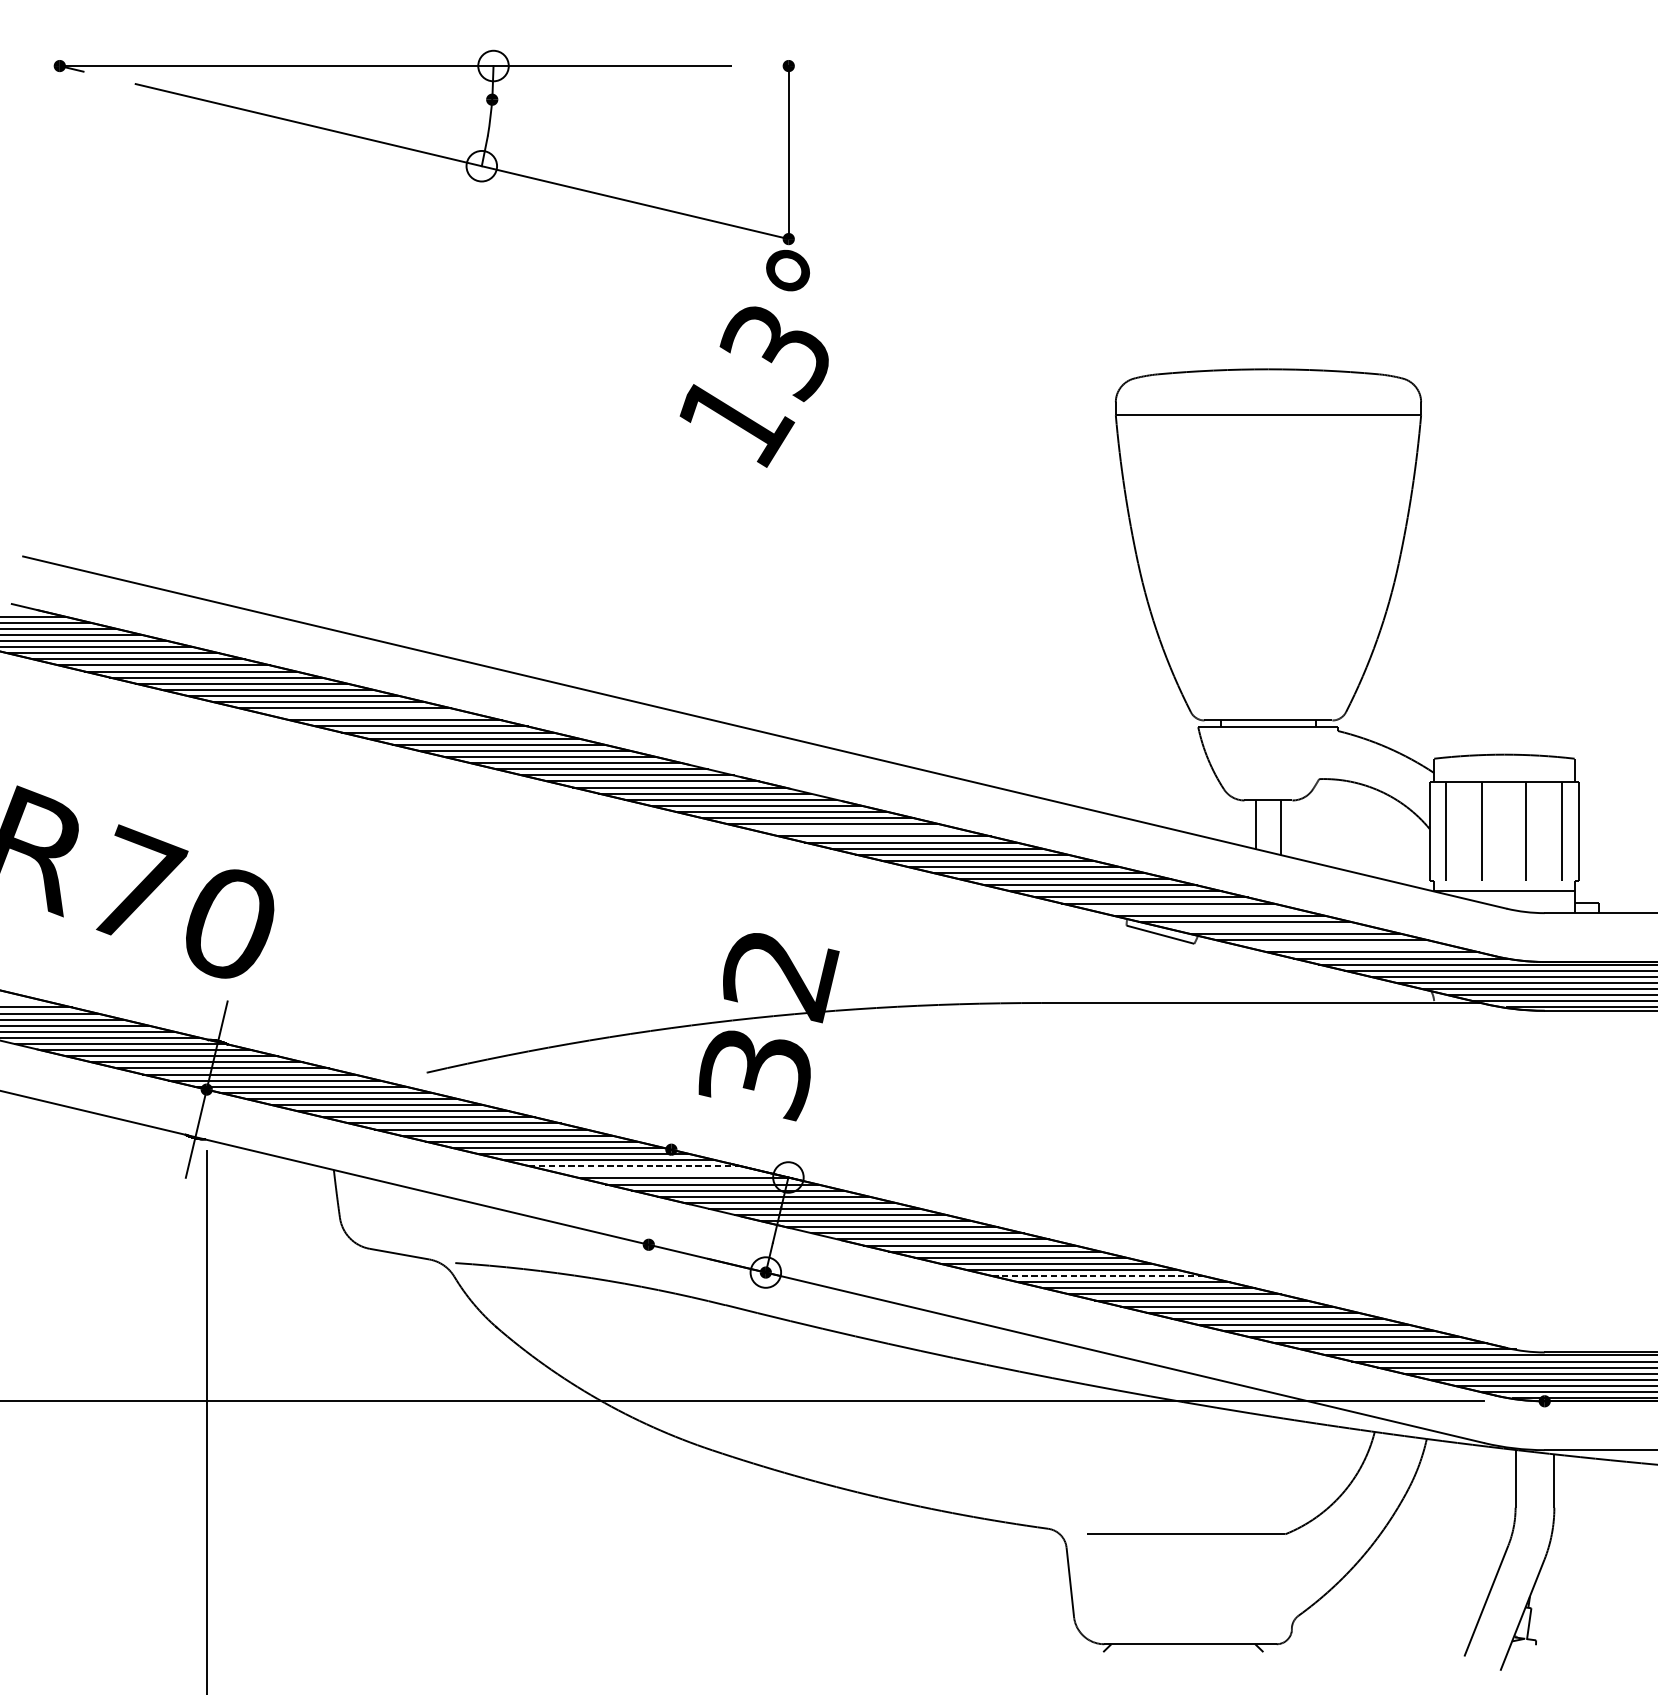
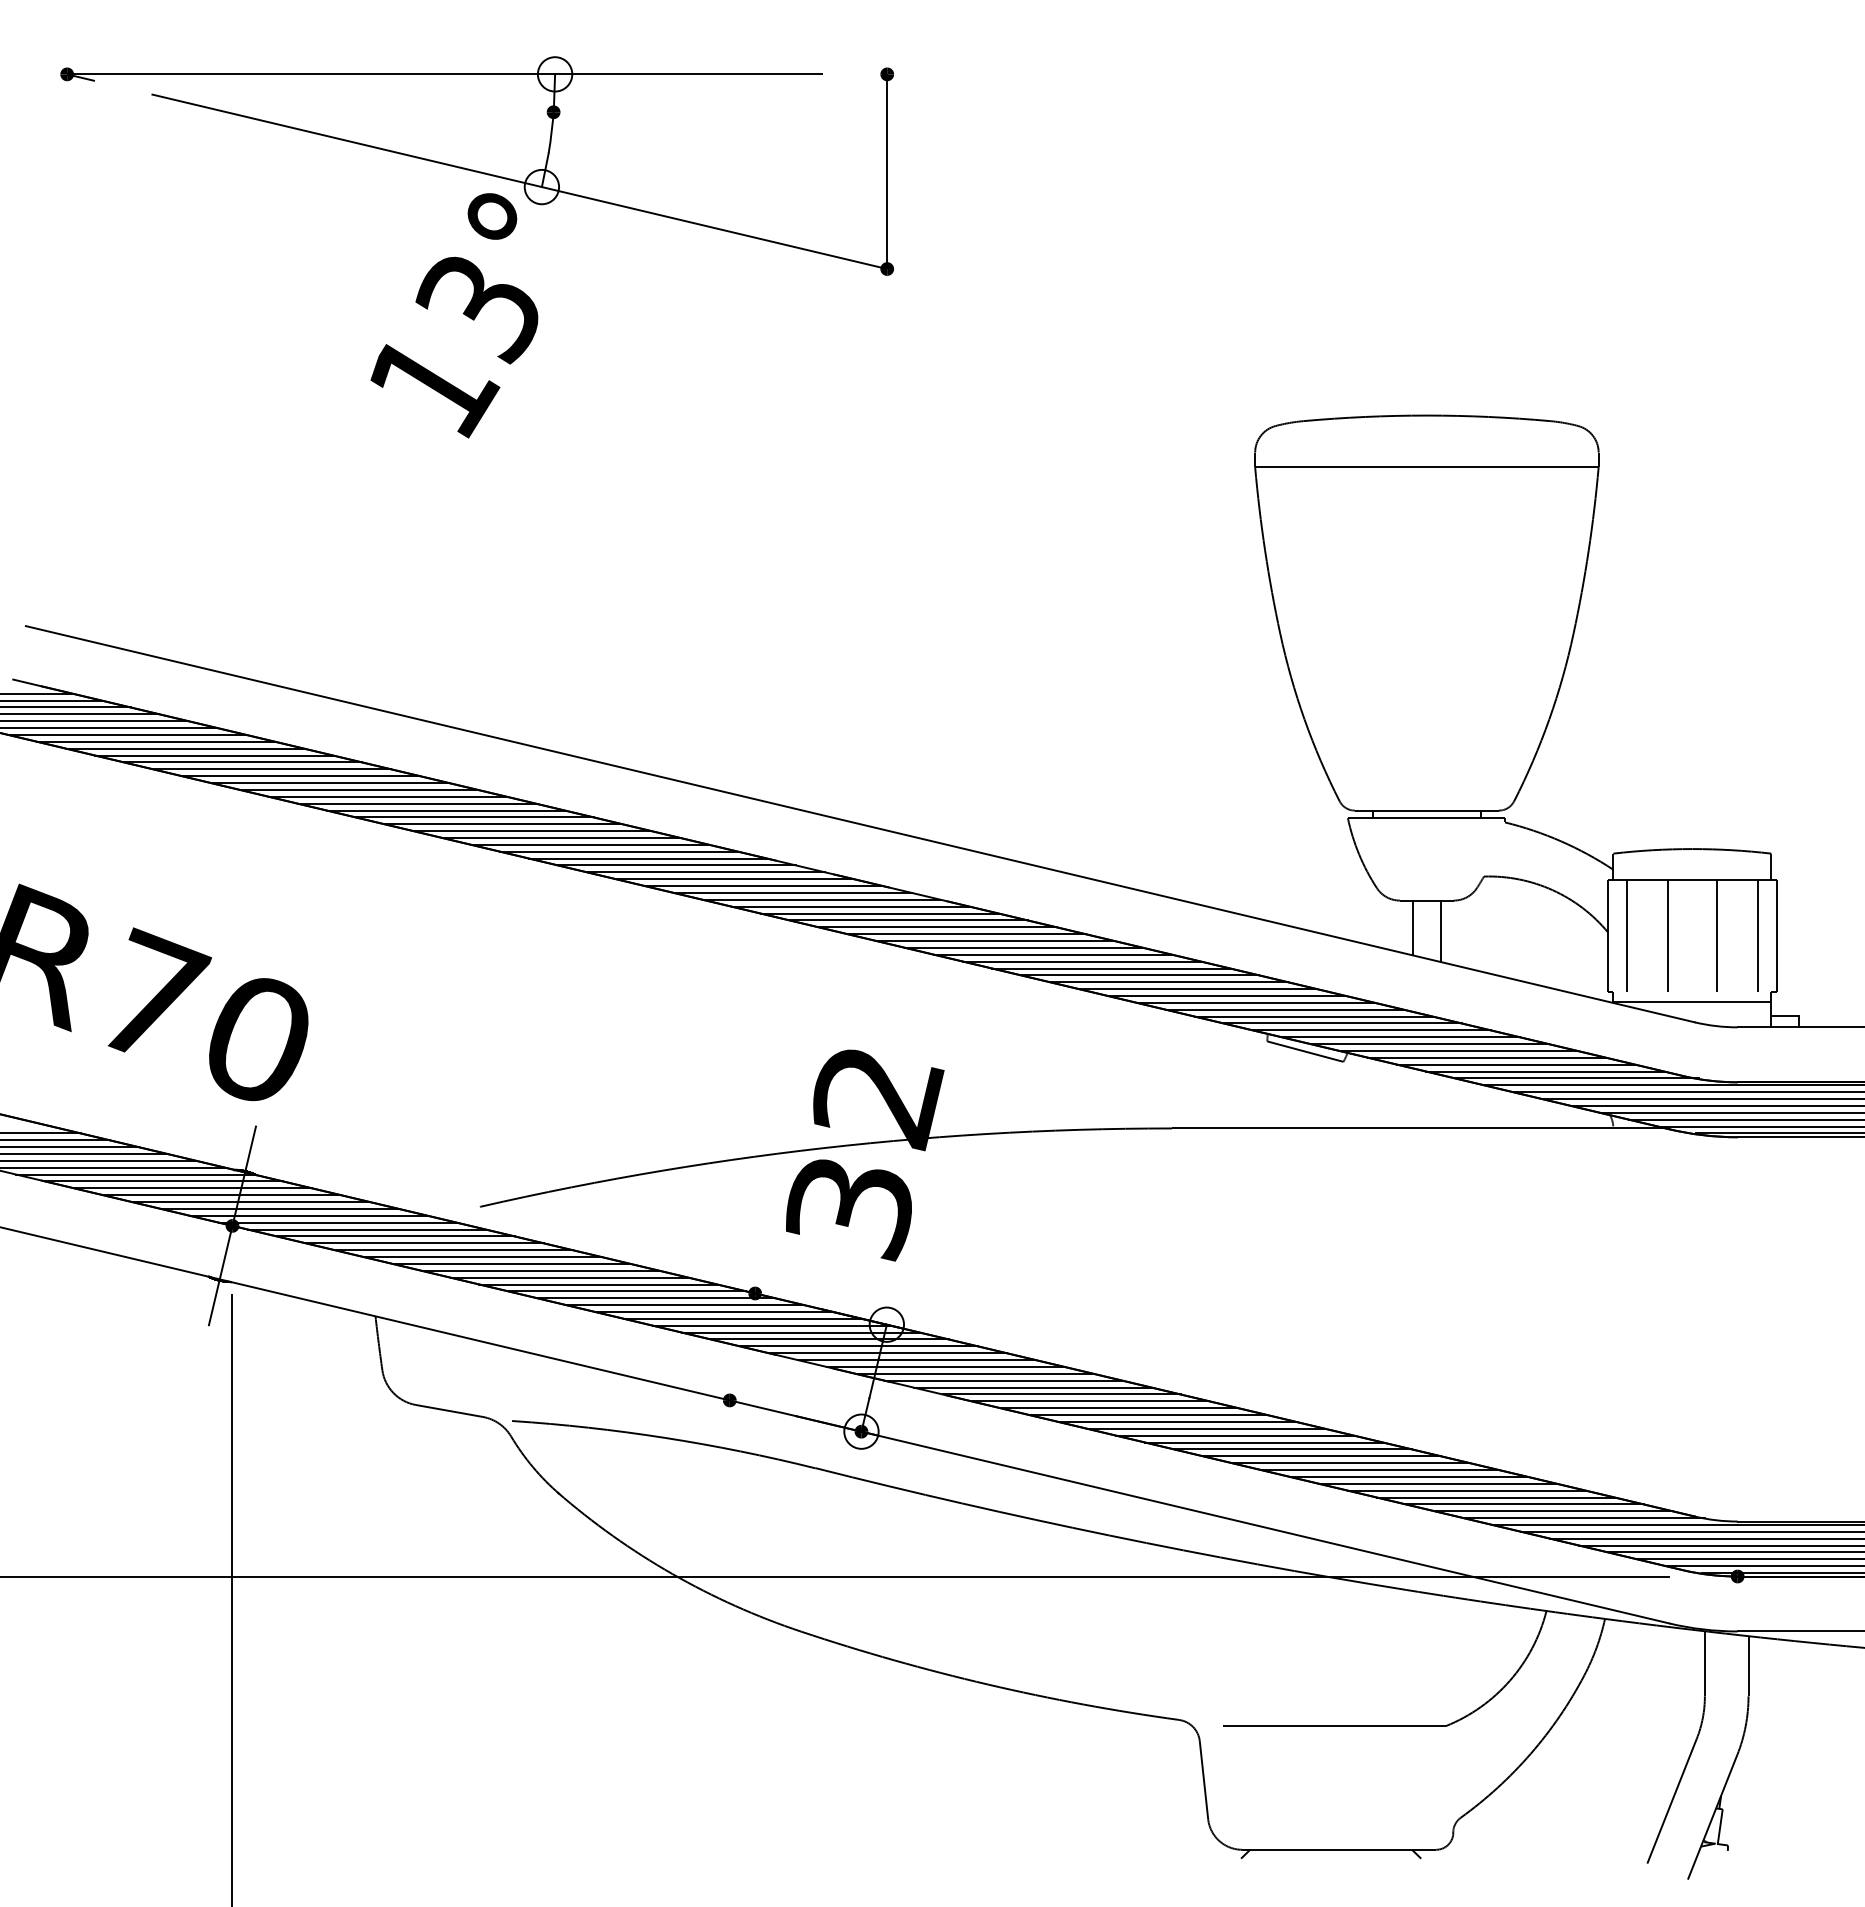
text: (754, 358) -> (454, 315), moved
line: (370, 714) -> (416, 803), added
line: (859, 830) -> (966, 934), added
line: (1193, 909) -> (1342, 1023), added
line: (1270, 928) -> (1429, 1044), added
line: (1348, 946) -> (1516, 1064), added
line: (635, 1166) -> (714, 1312), dashed -> solid
line: (660, 1171) -> (743, 1318), added
line: (1098, 1275) -> (1235, 1435), dashed -> solid

